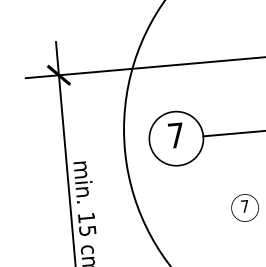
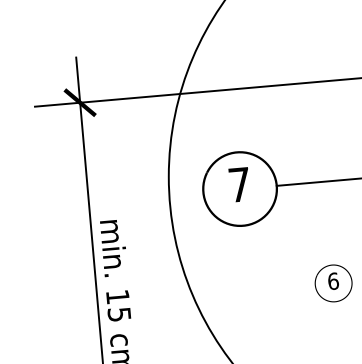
text: (244, 205) -> (332, 280), 7 -> 6

